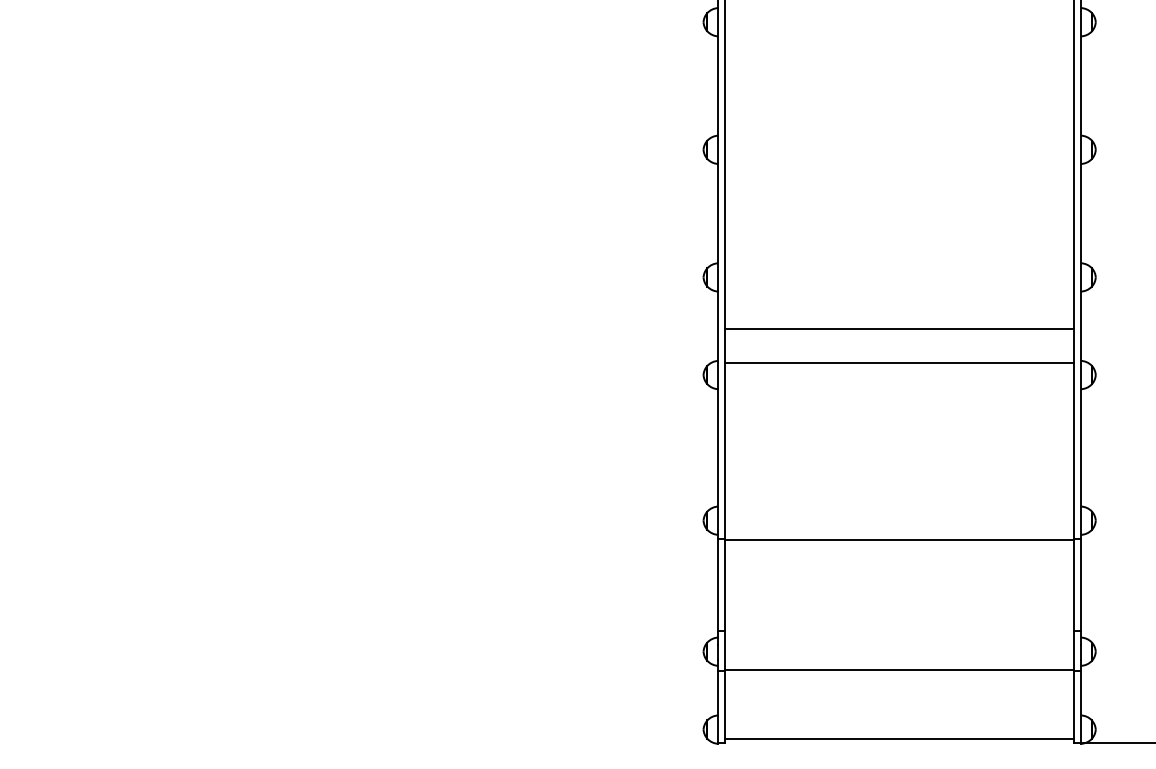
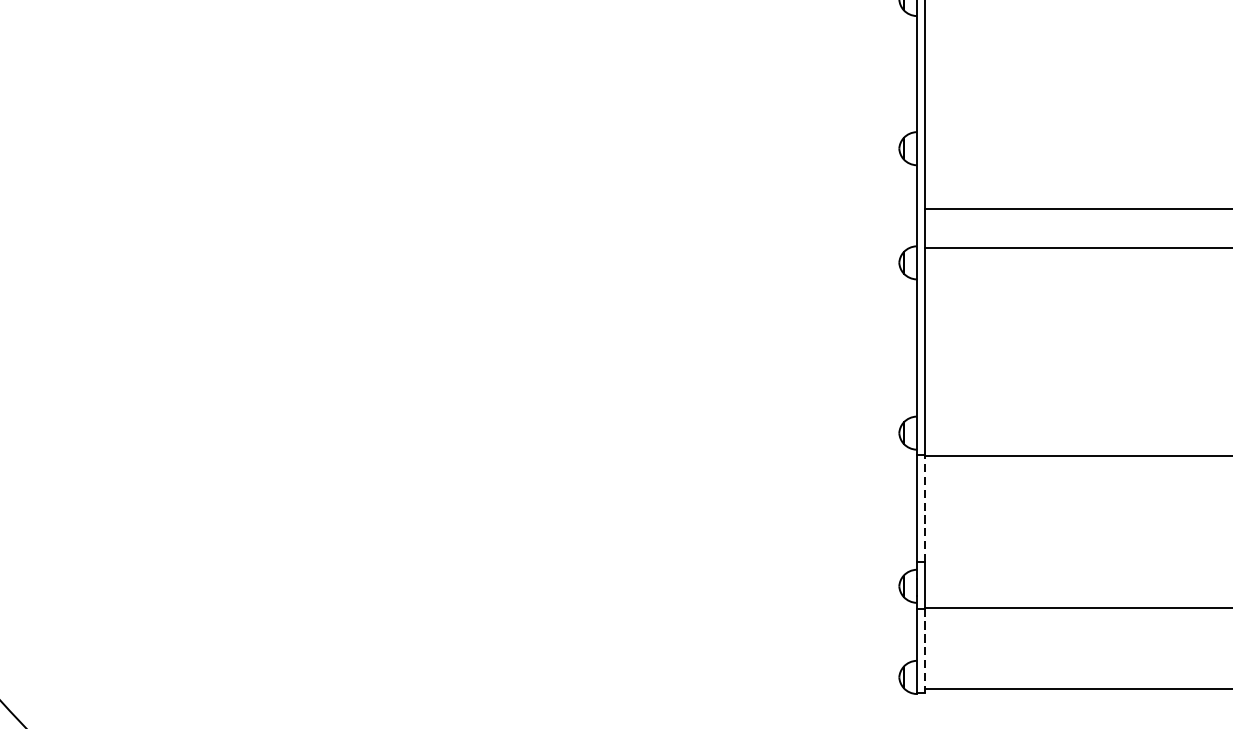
line: (725, 585) -> (924, 508), solid -> dashed
line: (725, 707) -> (924, 651), solid -> dashed

